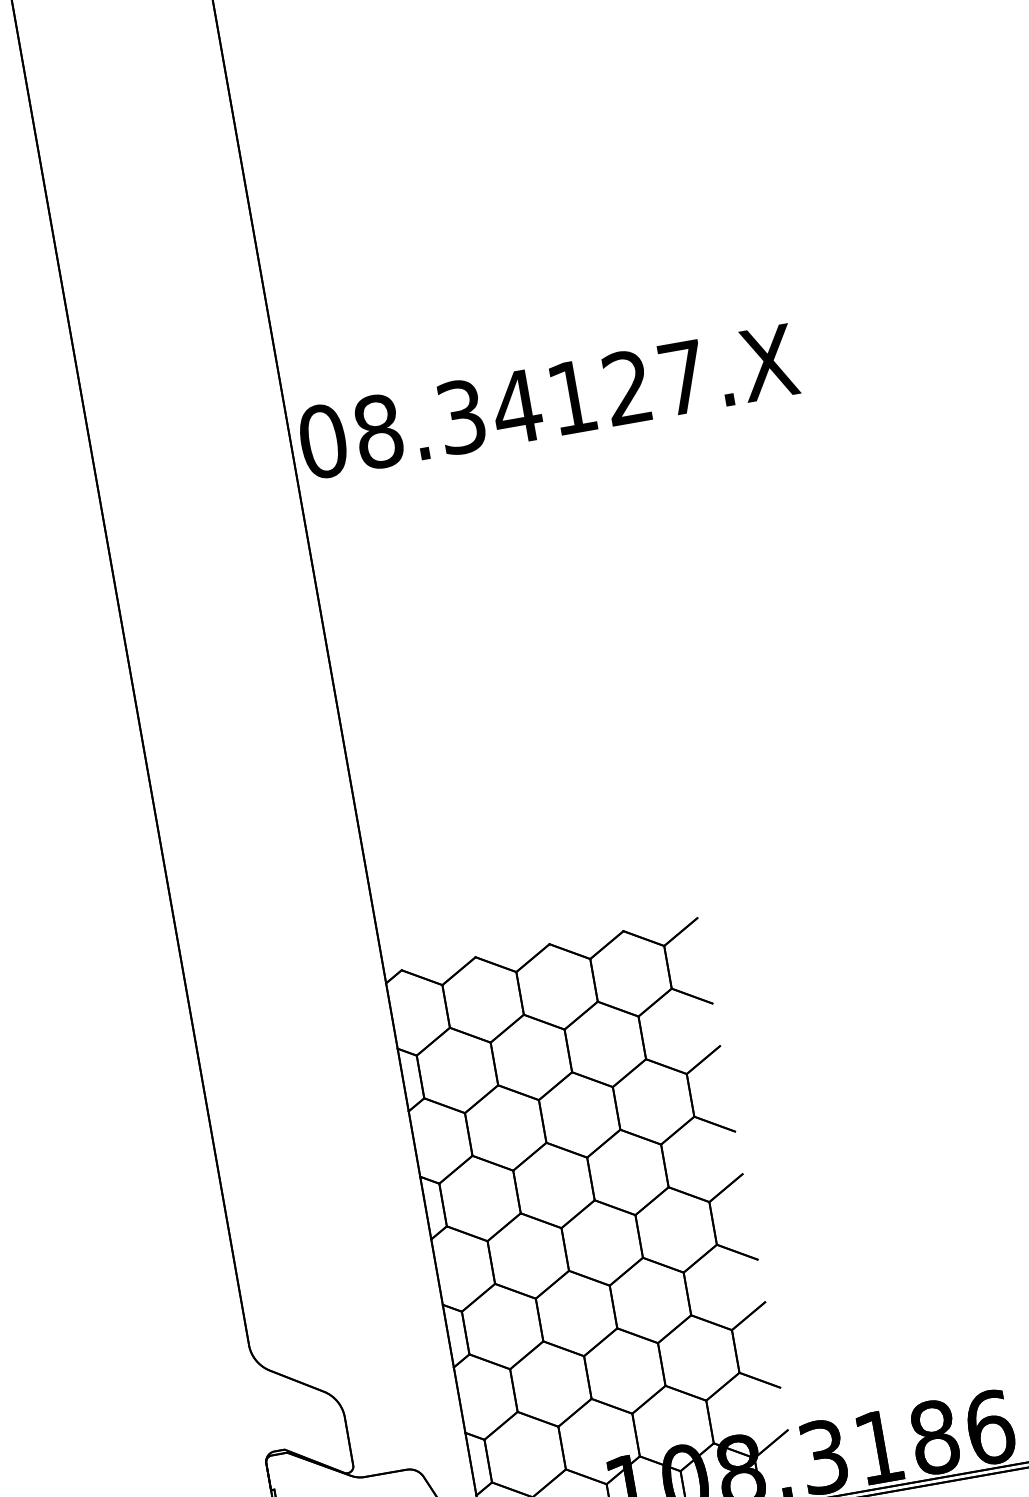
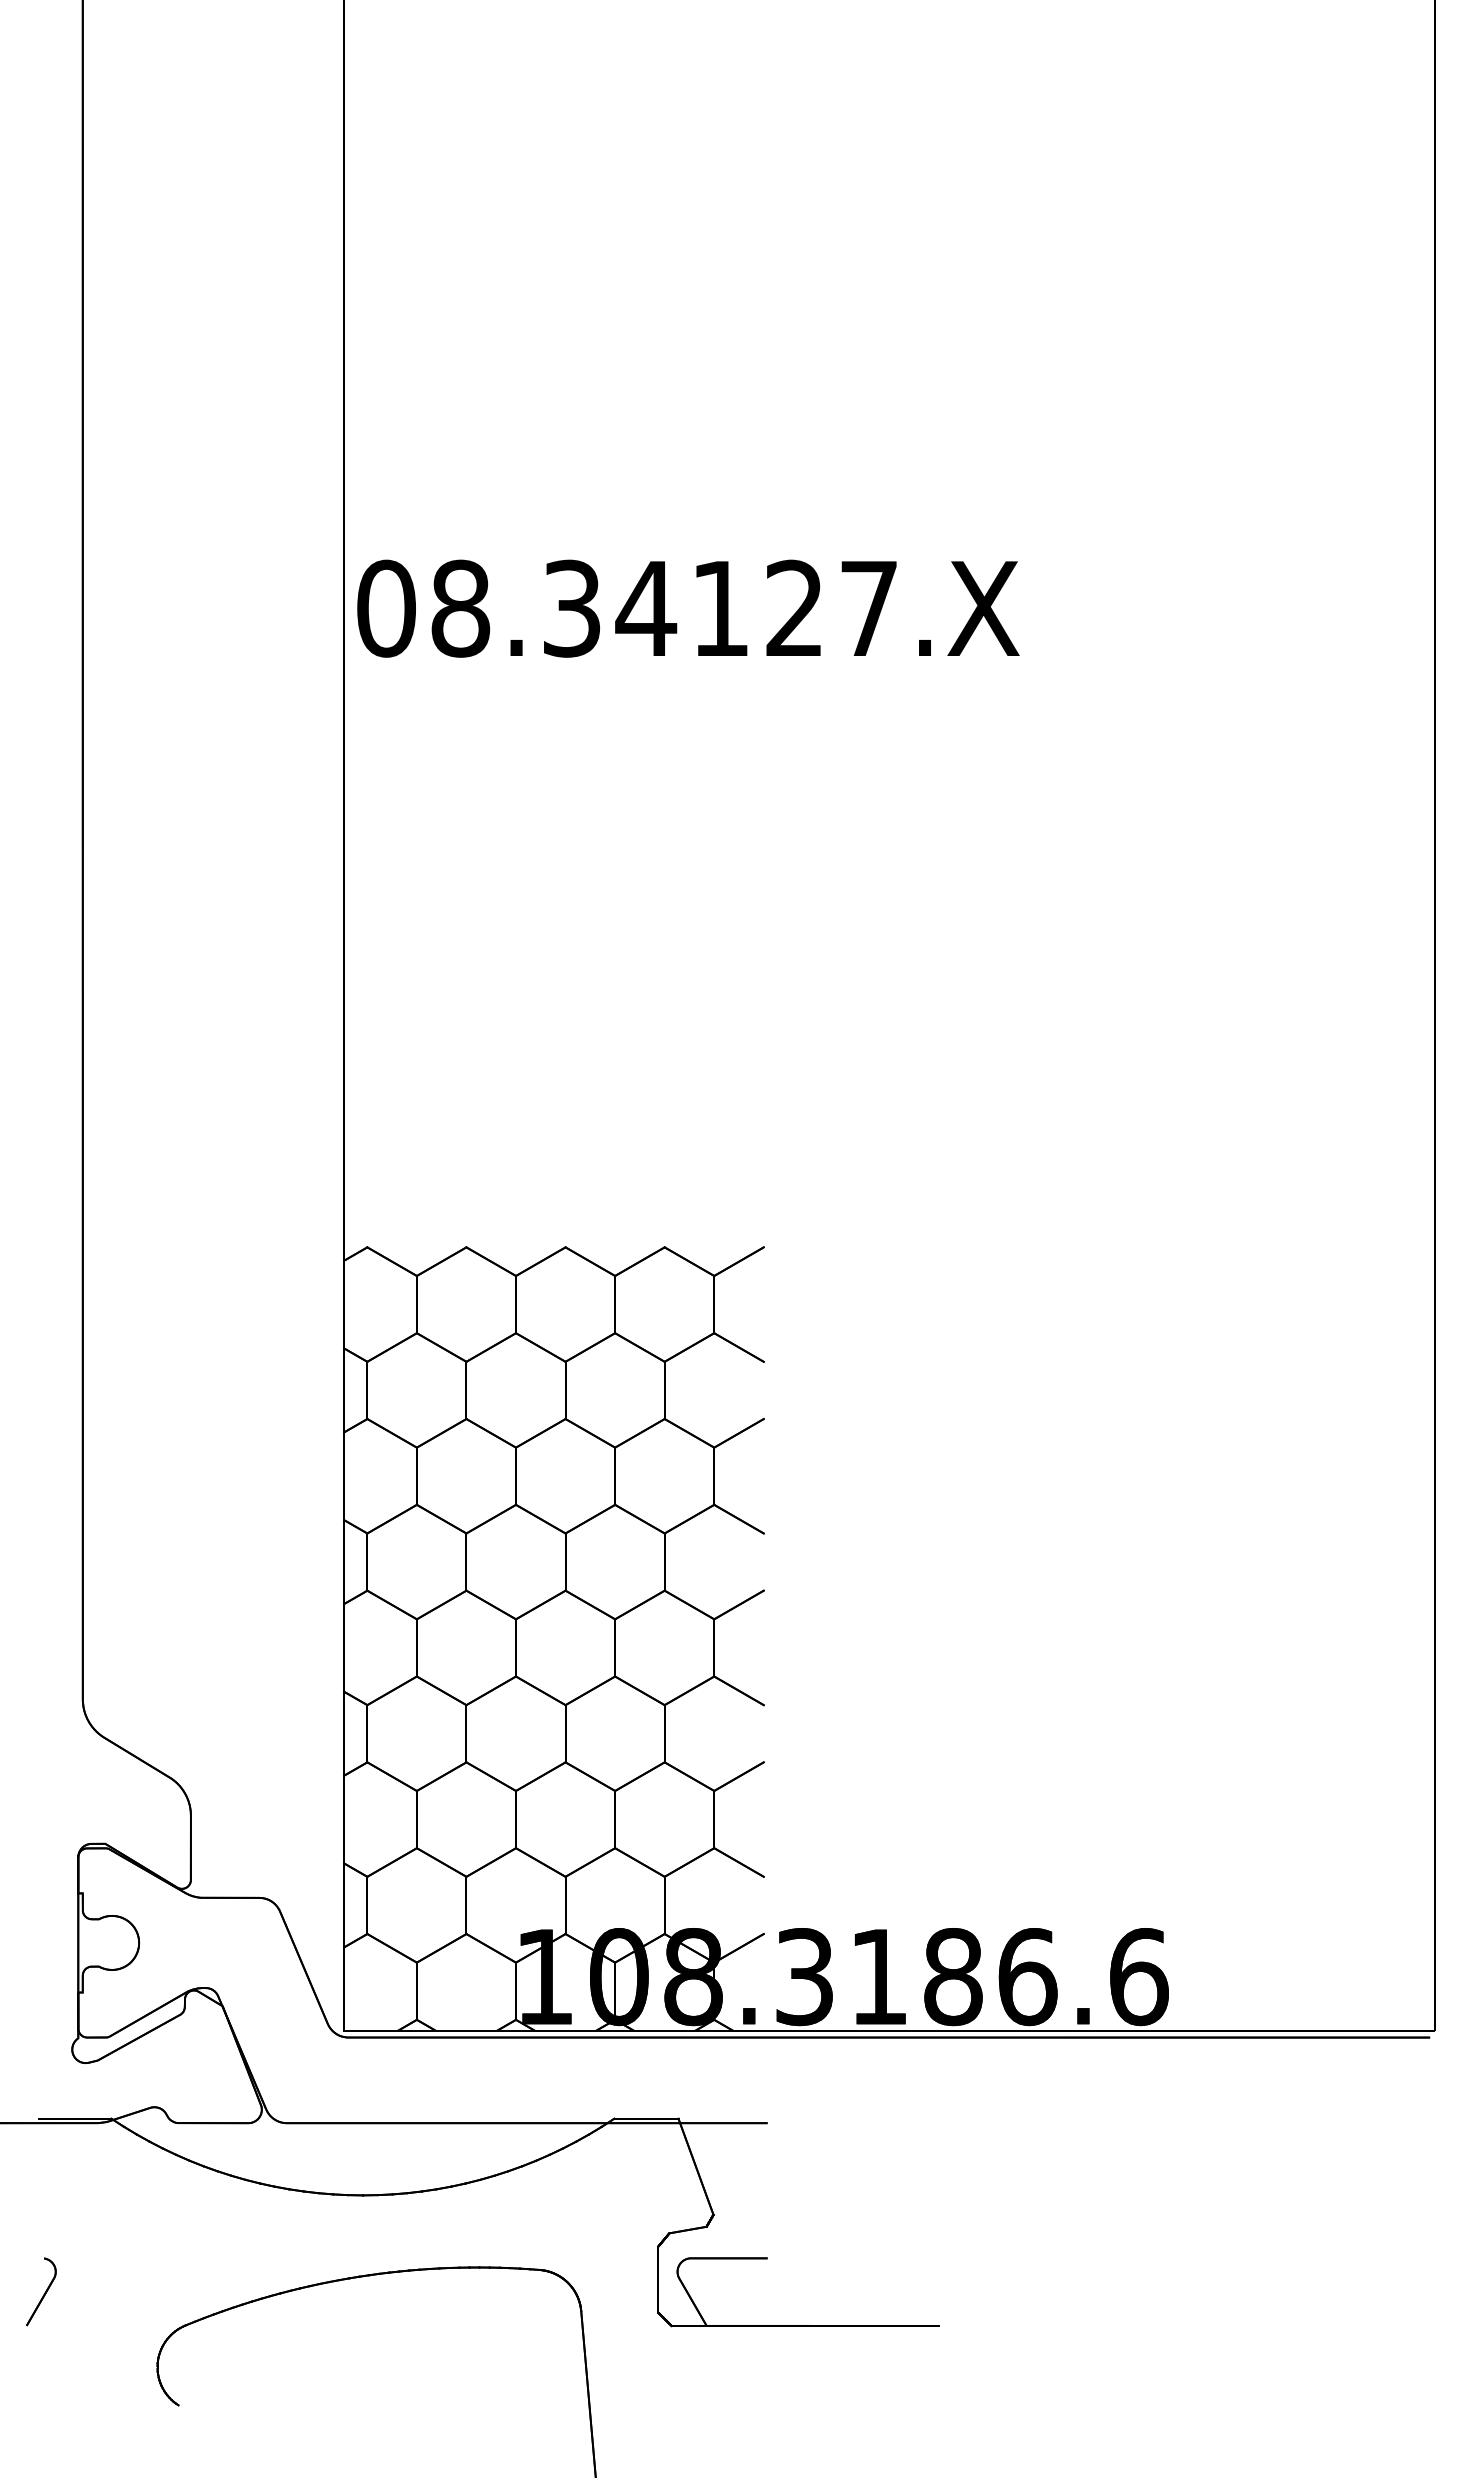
text: (548, 401) -> (688, 608), moved

